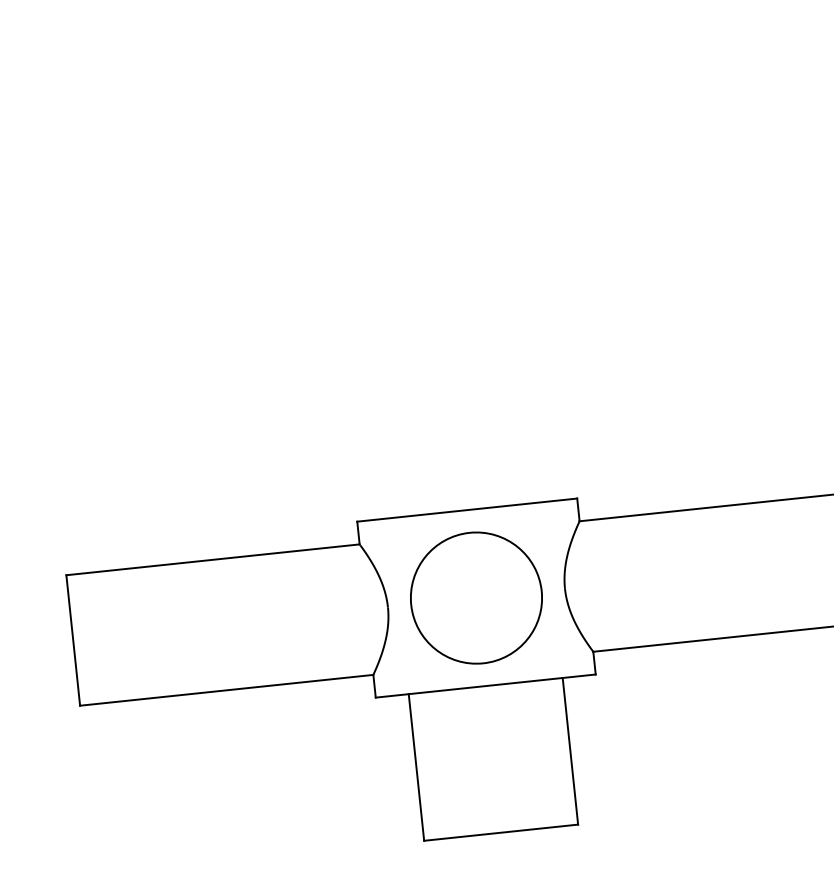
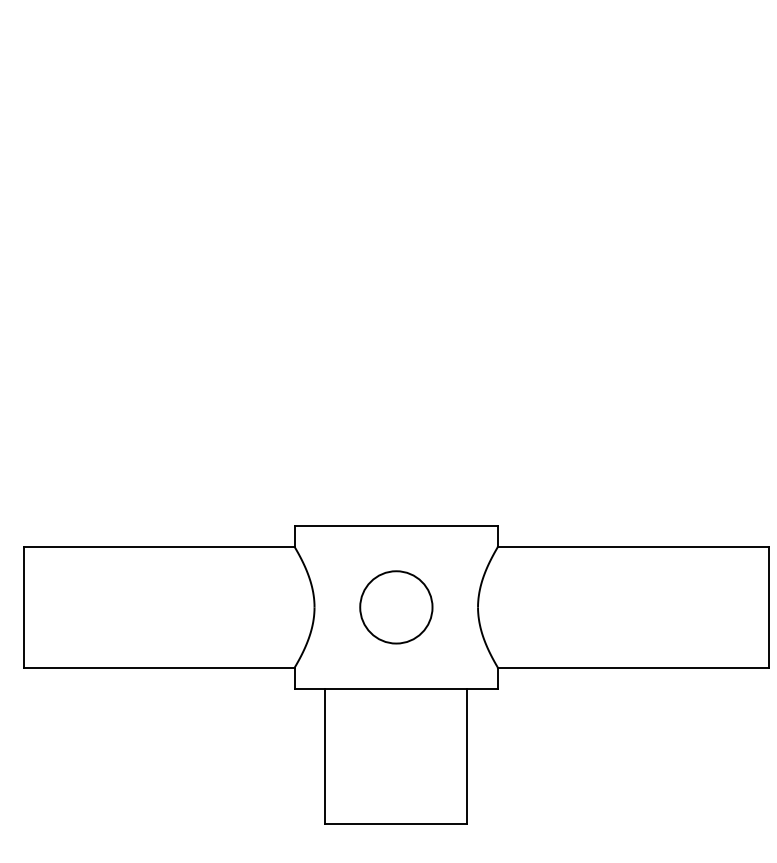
circle: (476, 598) -> (396, 607), size x0.6

